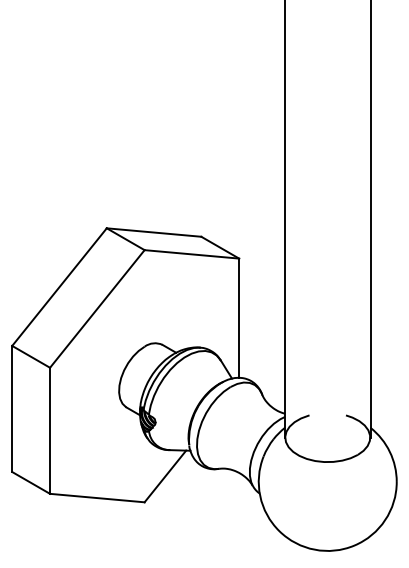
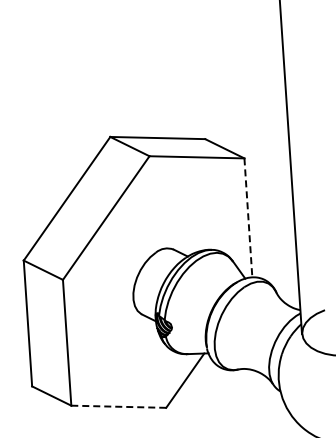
line: (239, 318) -> (248, 218), solid -> dashed
line: (96, 498) -> (117, 407), solid -> dashed

